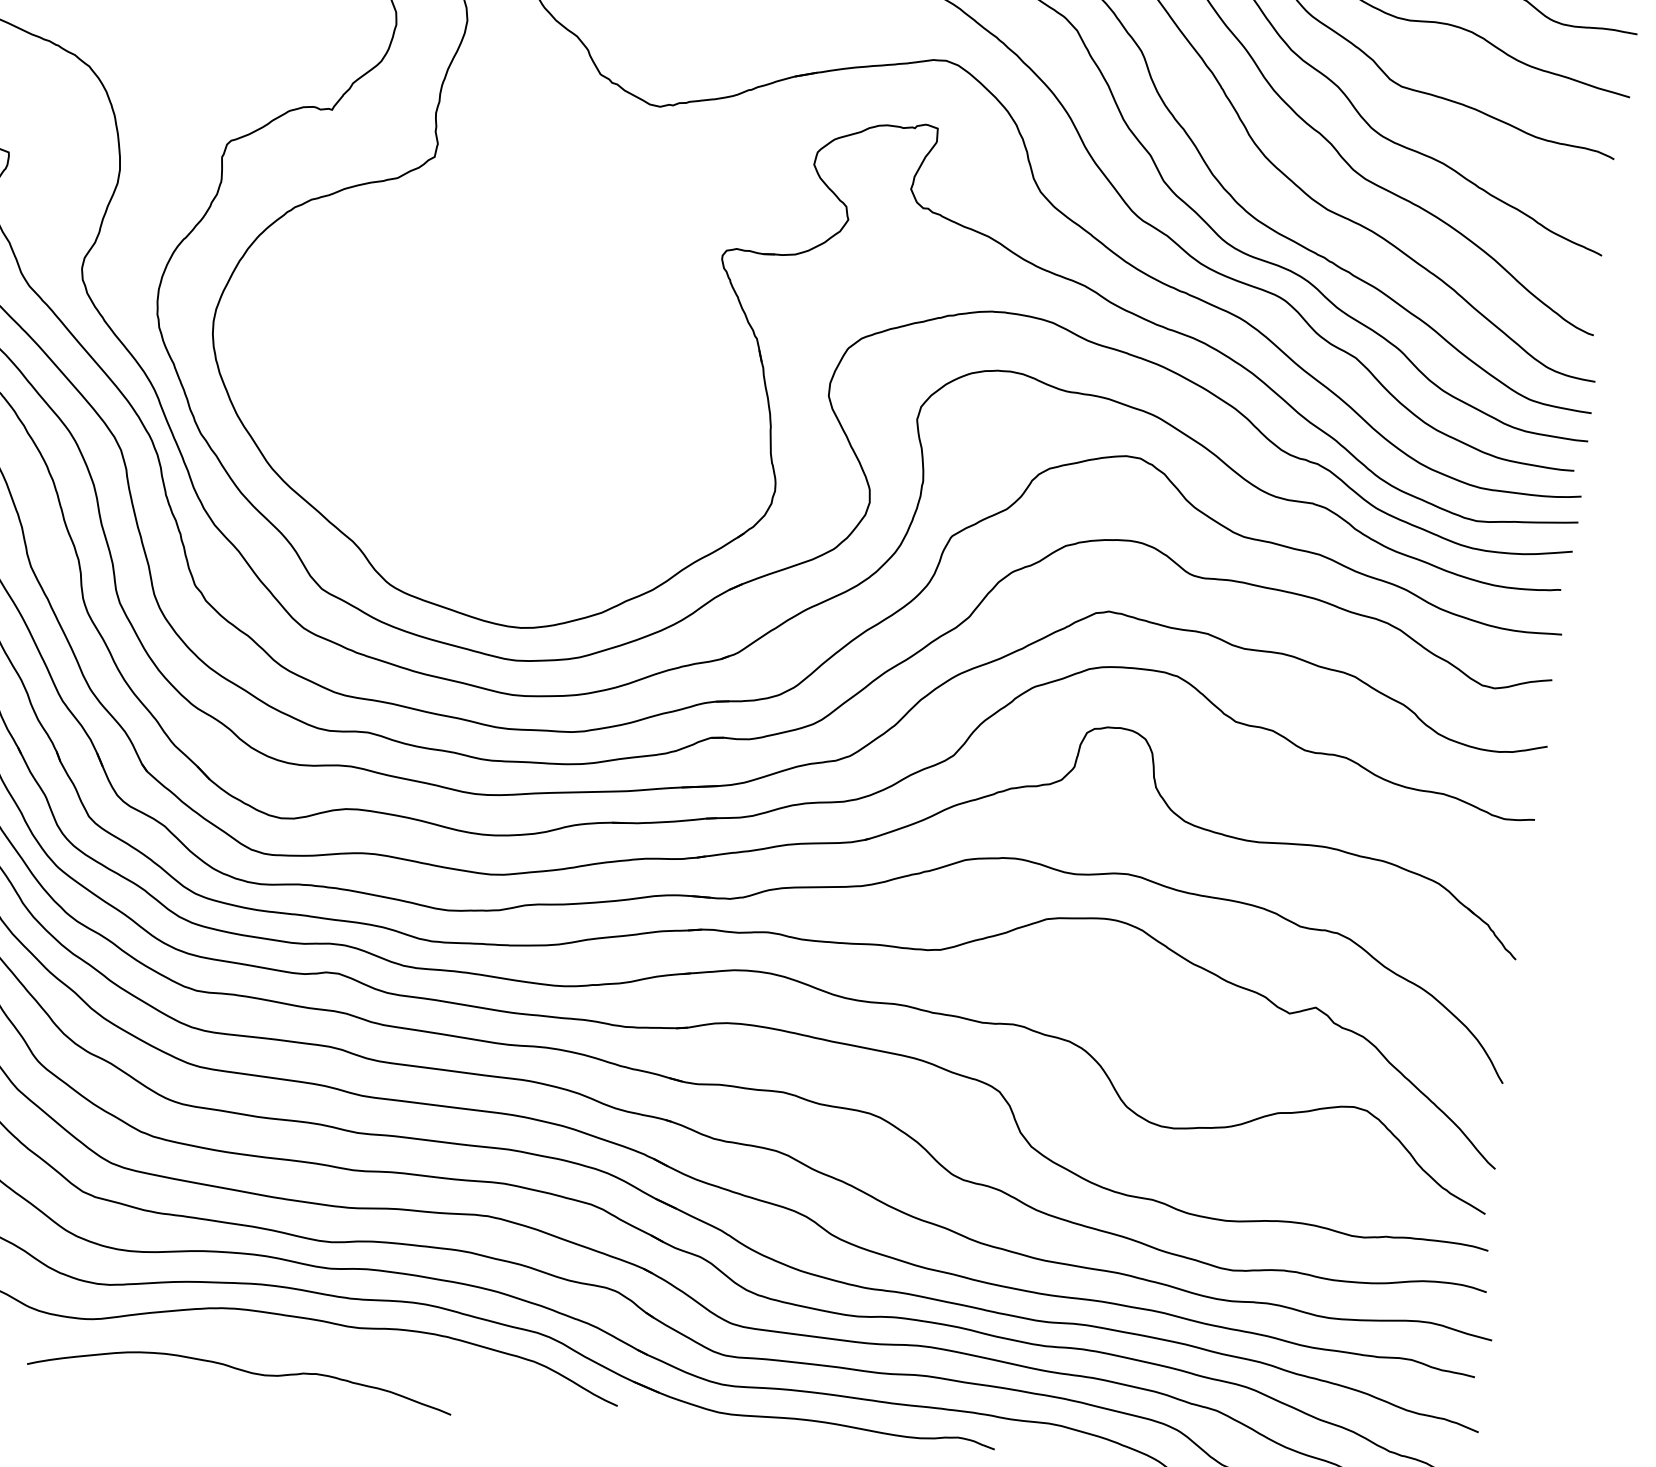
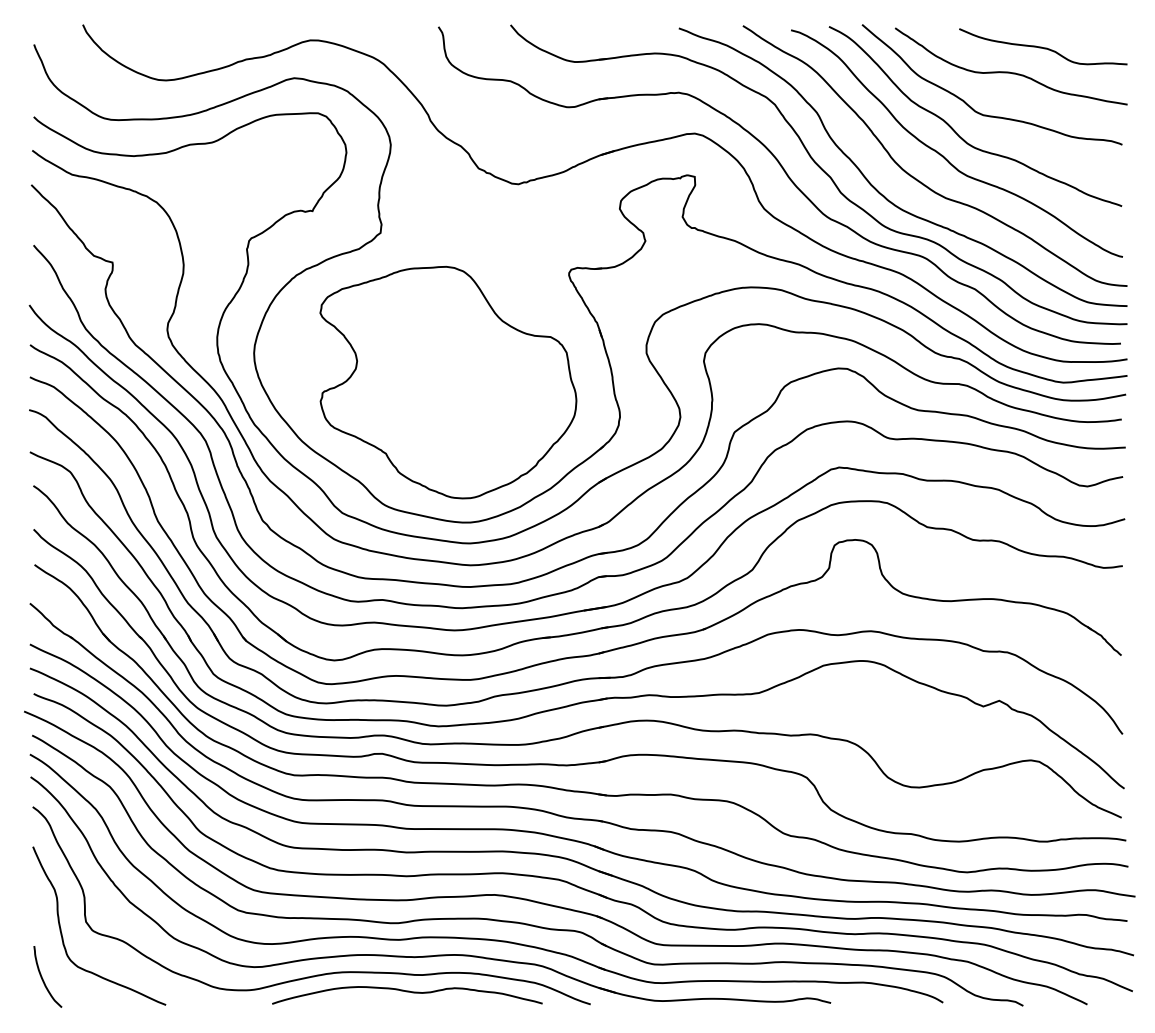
part: (512, 404) -> (448, 382), added
curve: (241, 1371) -> (407, 992), moved

